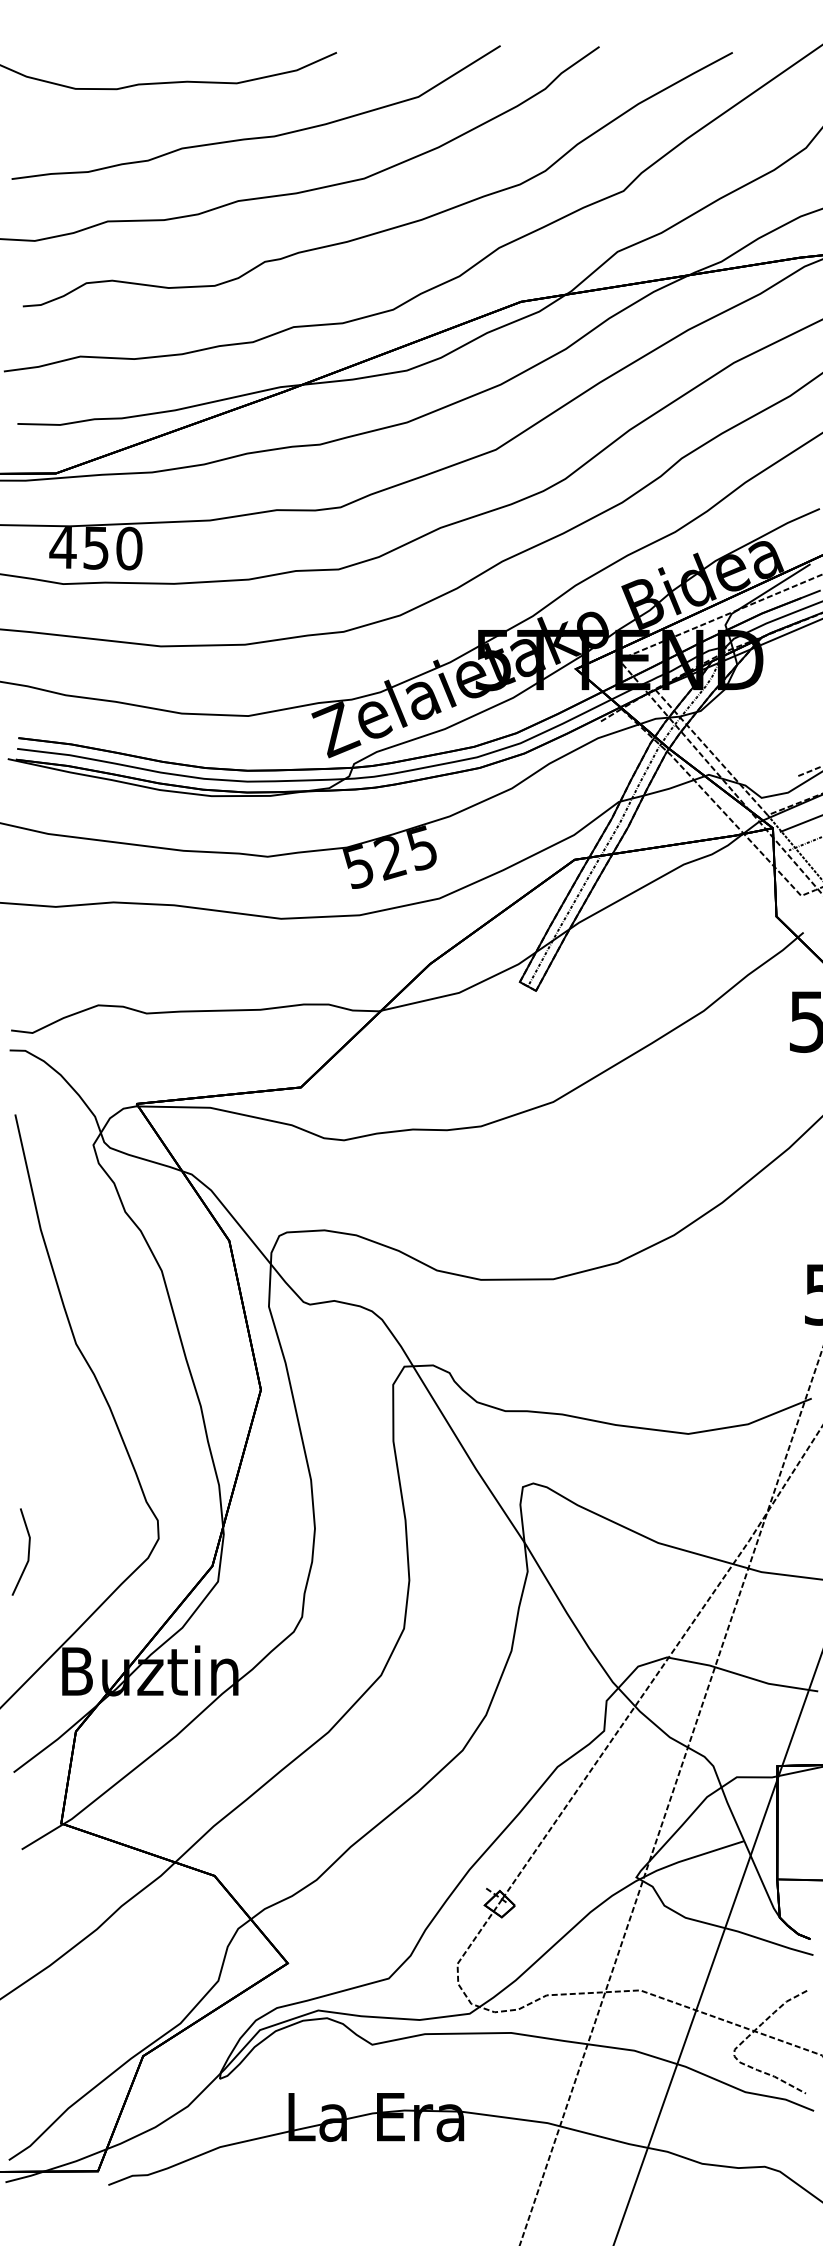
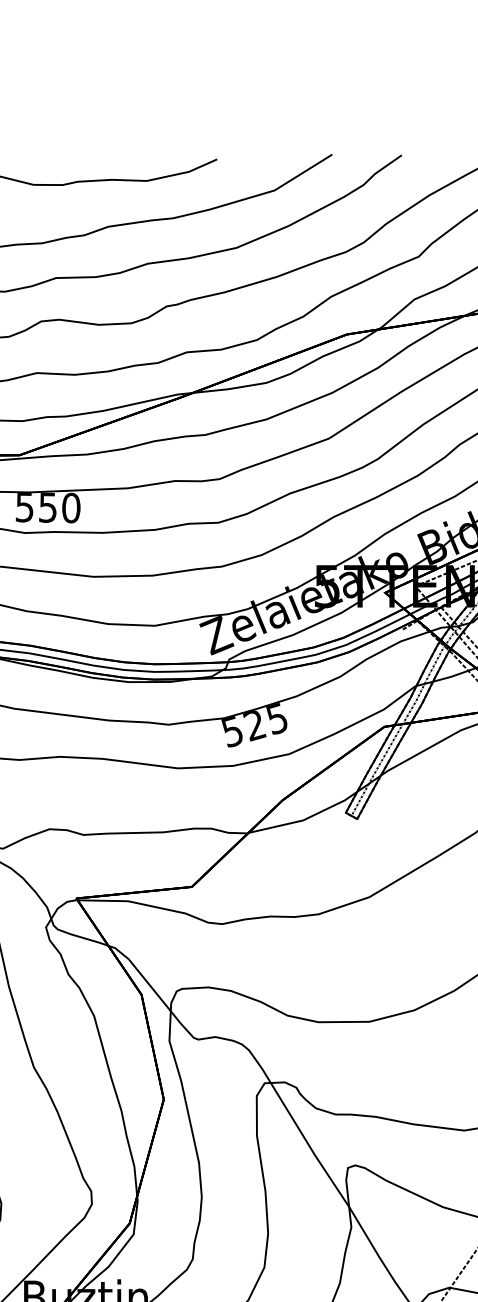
text: (62, 548) -> (24, 508), 450 -> 550

